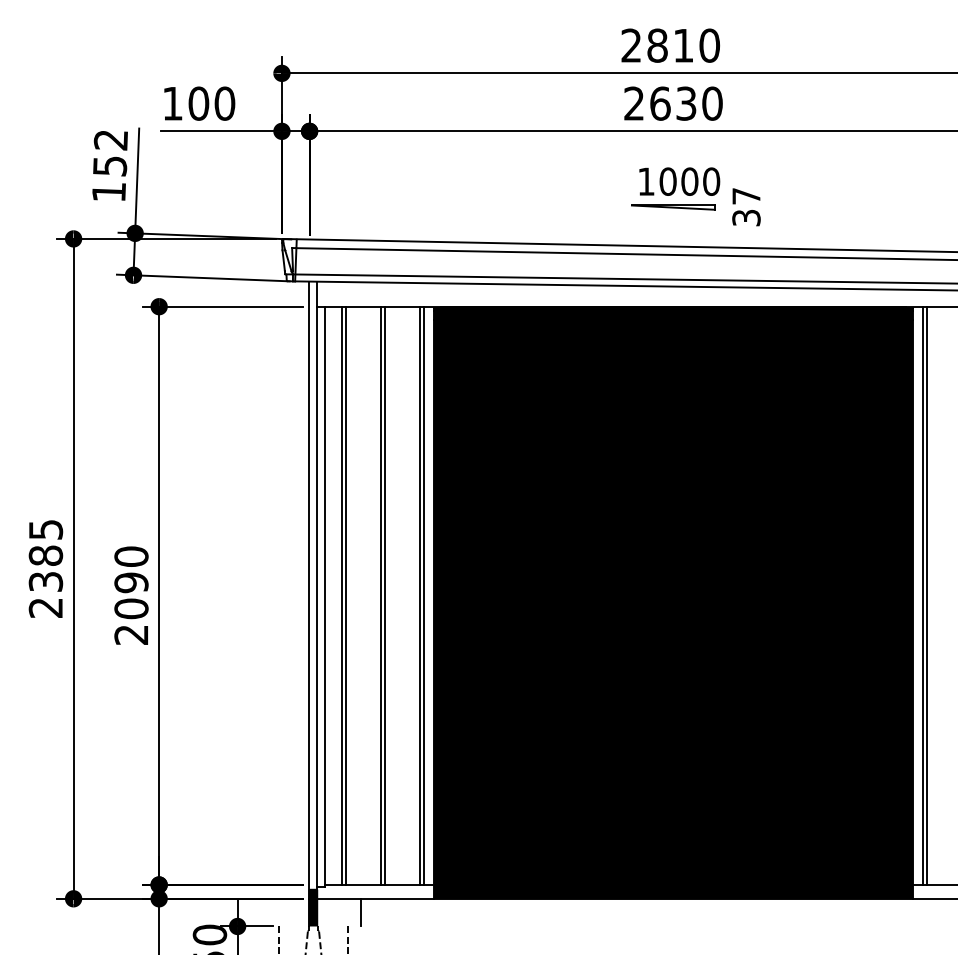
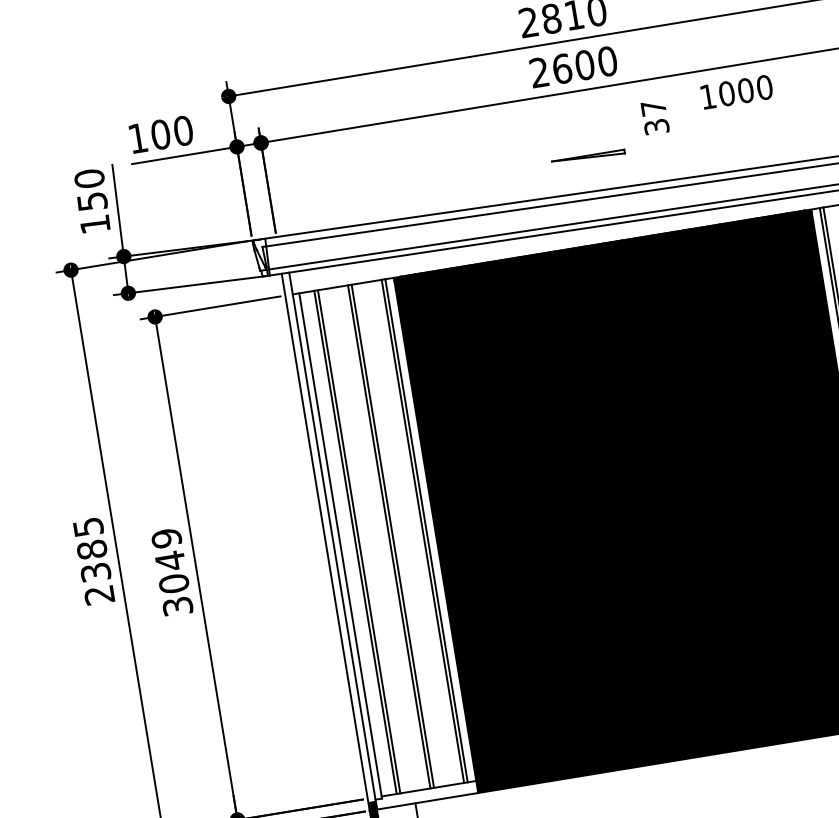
text: (686, 103) -> (584, 65), 2630 -> 2600
text: (110, 139) -> (88, 178), 152 -> 150
text: (679, 181) -> (736, 91), moved
text: (746, 207) -> (655, 117), moved
text: (131, 595) -> (172, 572), 2090 -> 3049

